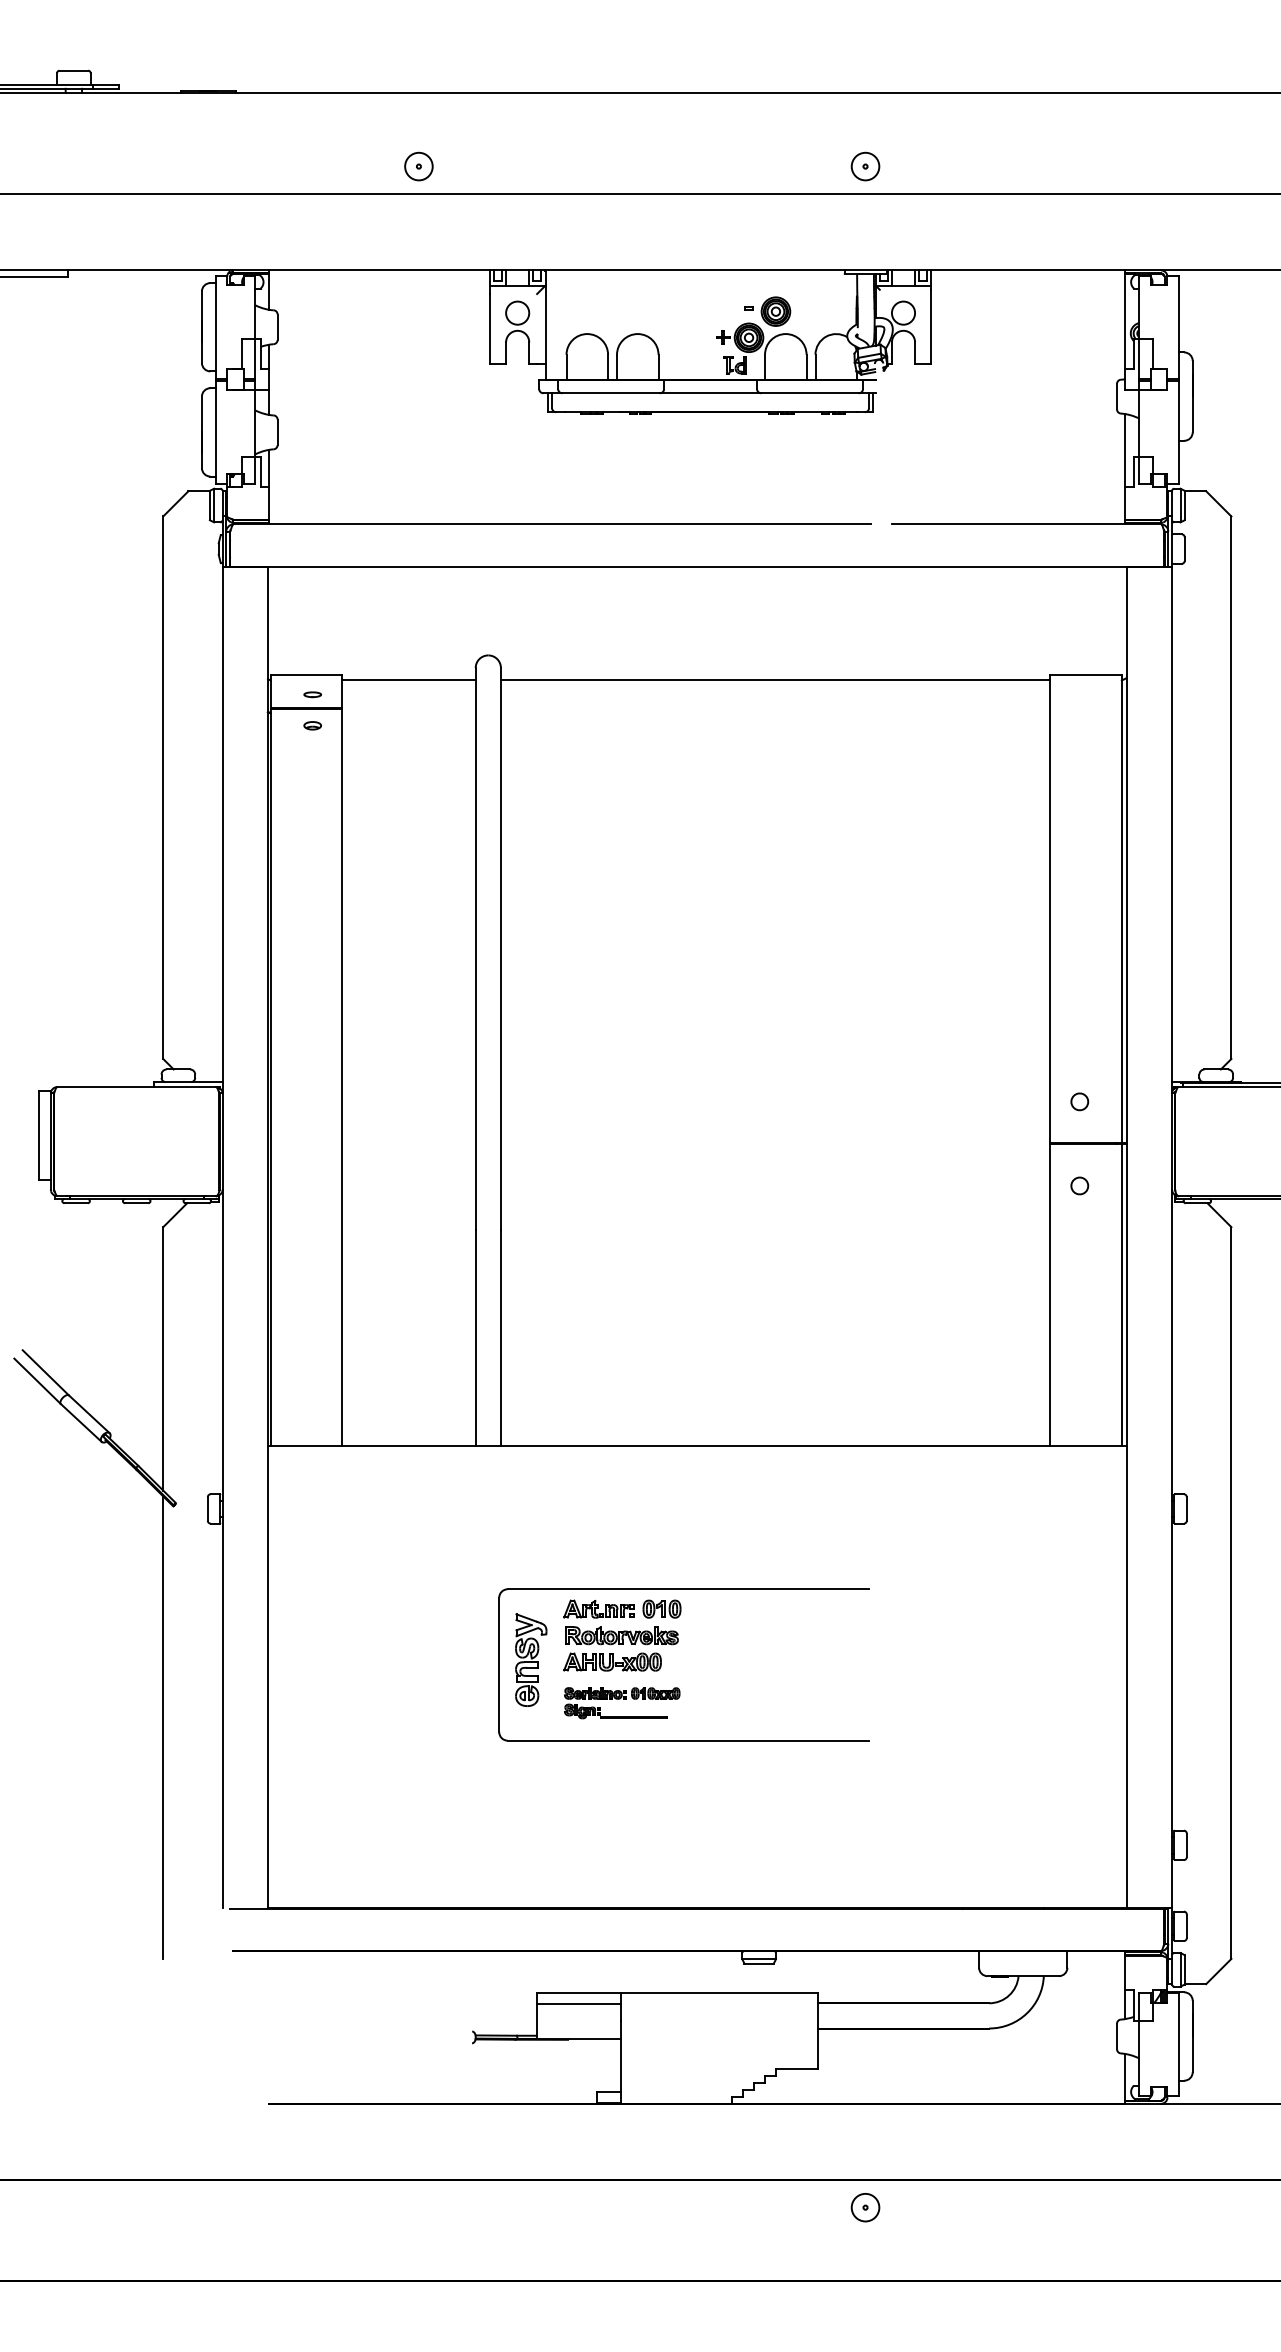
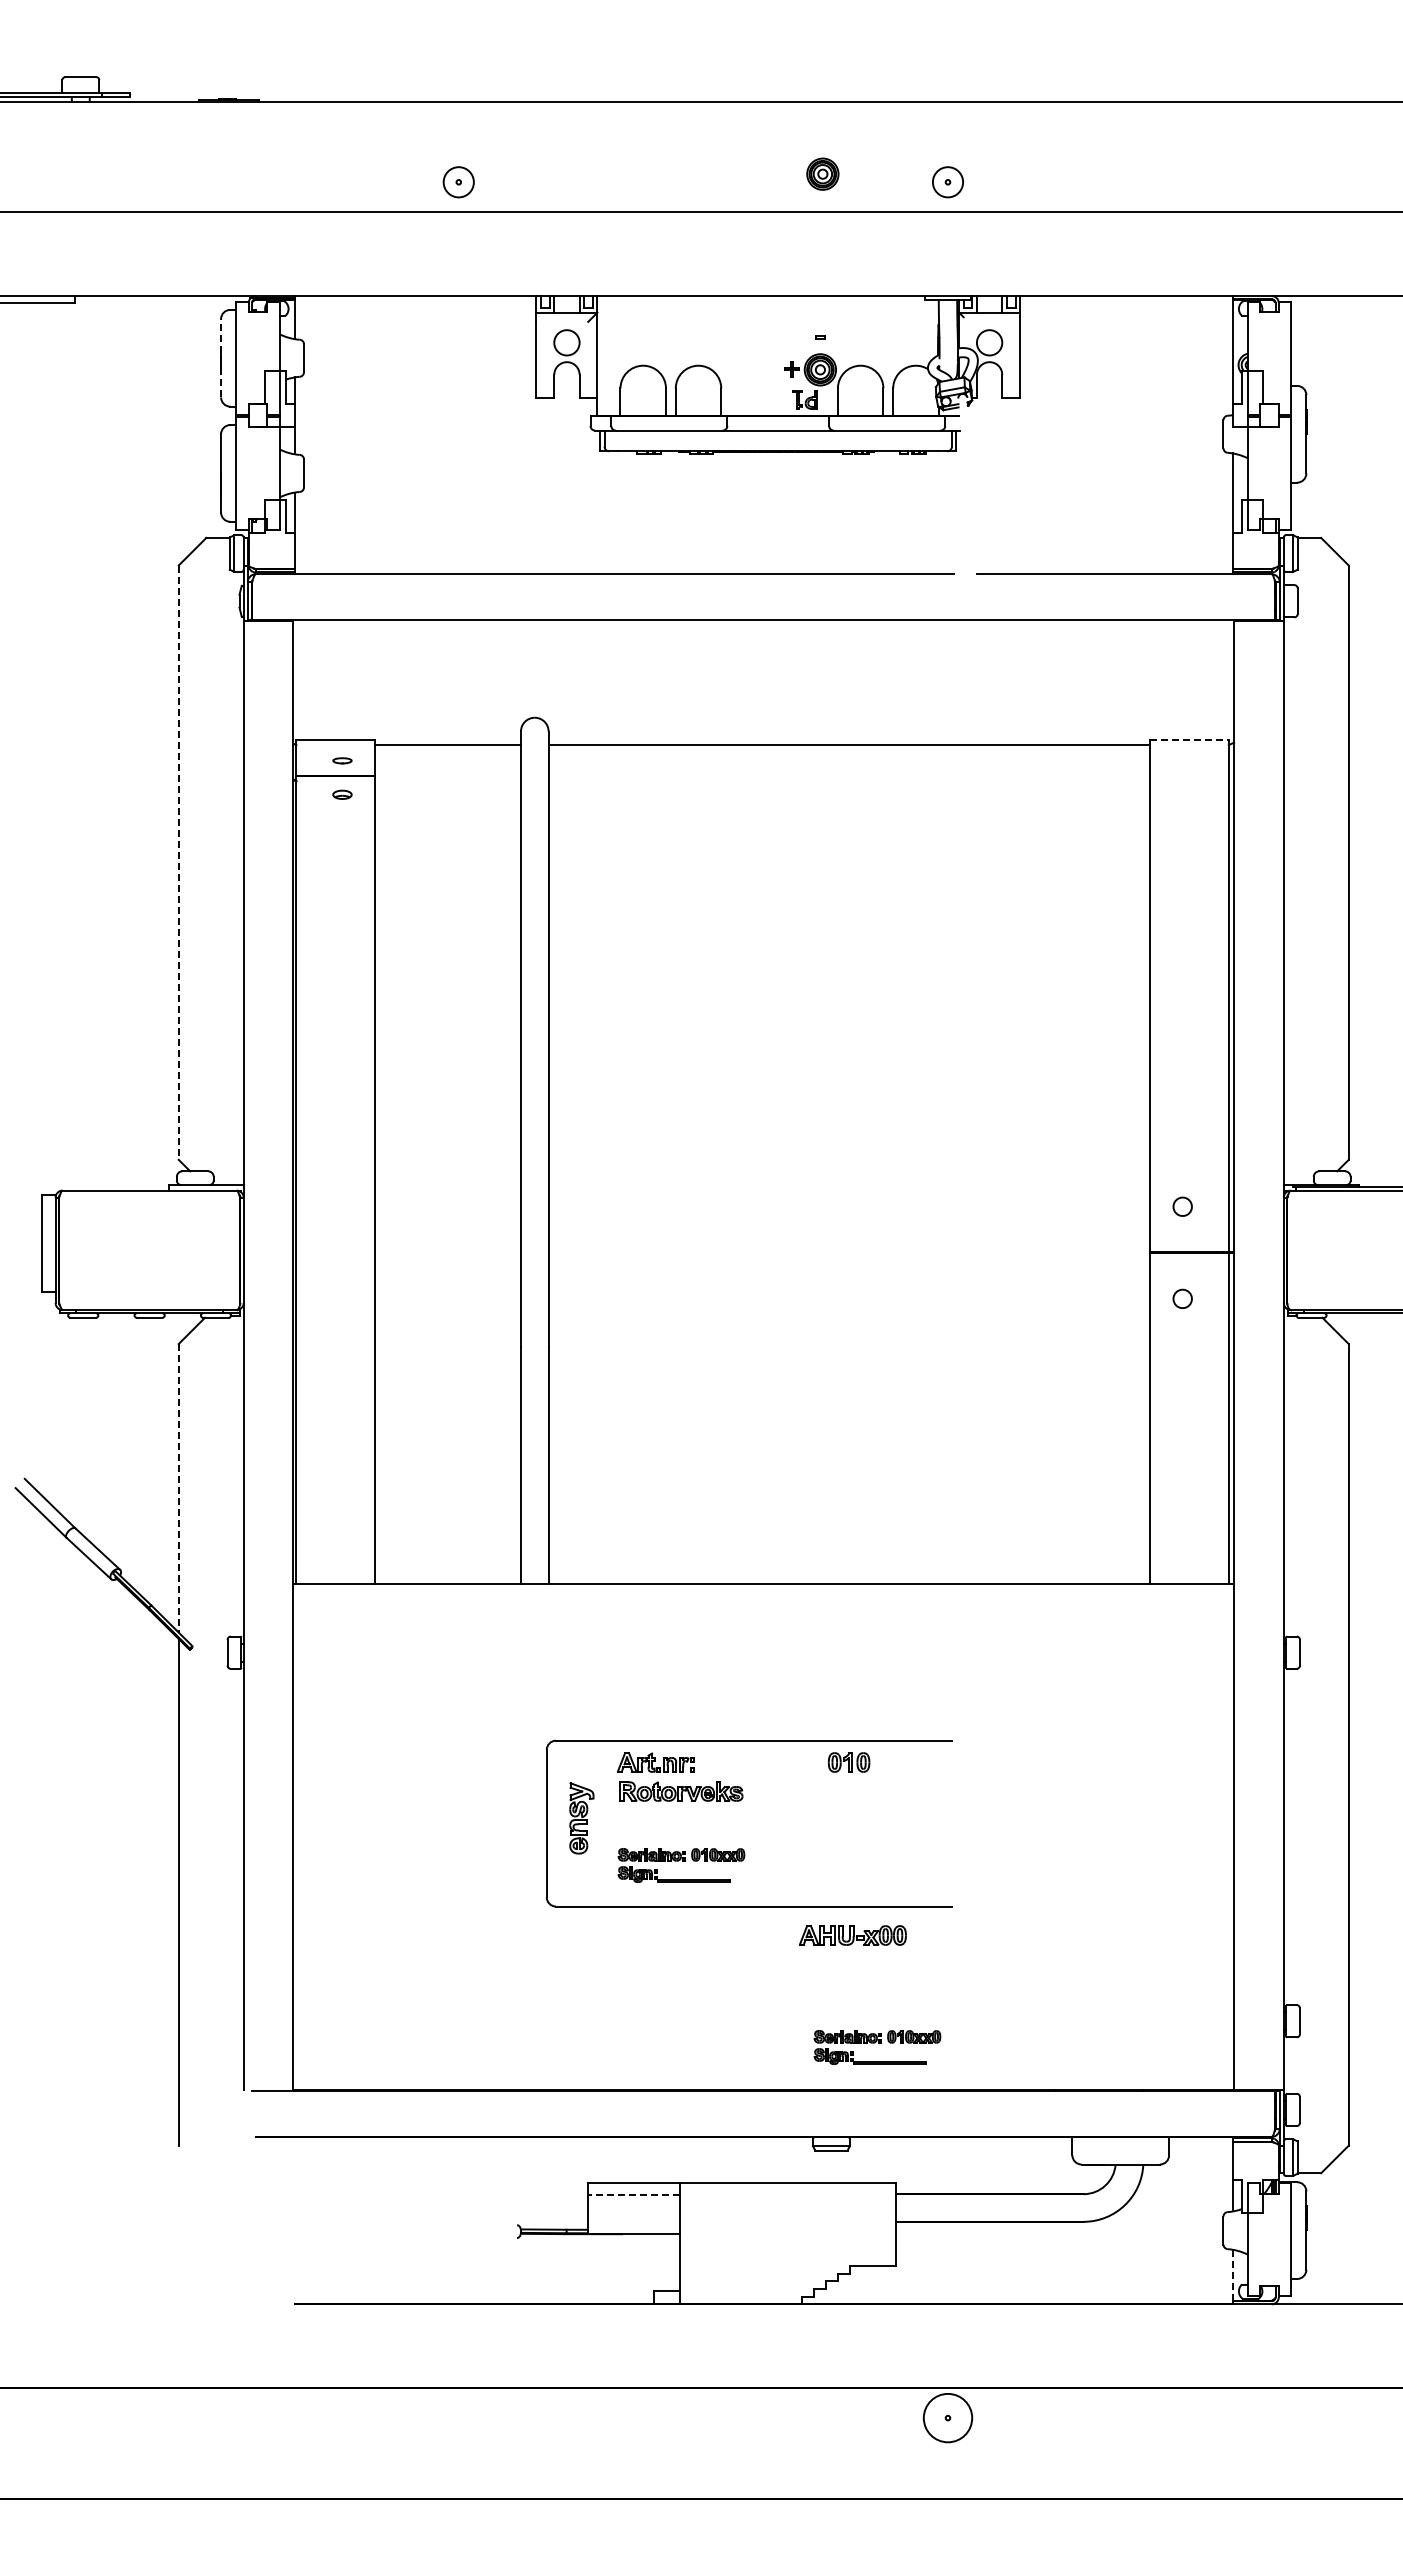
part: (775, 311) -> (822, 173), moved
line: (202, 326) -> (221, 357), solid -> dashed
line: (1086, 675) -> (1190, 739), solid -> dashed
line: (163, 788) -> (178, 863), solid -> dashed
line: (163, 1359) -> (178, 1488), solid -> dashed
part: (661, 1609) -> (848, 1762), moved
part: (530, 1660) -> (581, 1818), size x0.7
part: (612, 1662) -> (852, 1935), moved
part: (801, 1869) -> (877, 2047), added
line: (578, 2003) -> (633, 2194), solid -> dashed
line: (1125, 2077) -> (1232, 2275), solid -> dashed
circle: (865, 2207) -> (947, 2417), size x1.6

